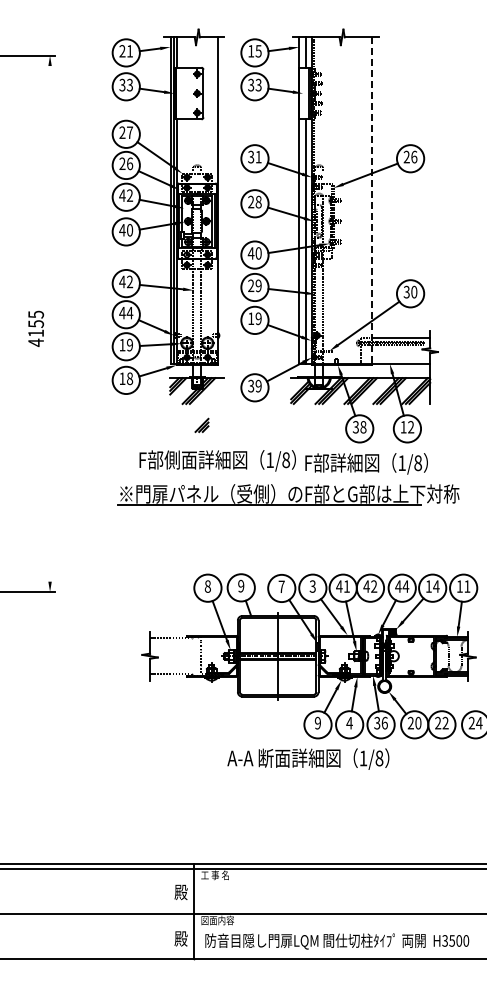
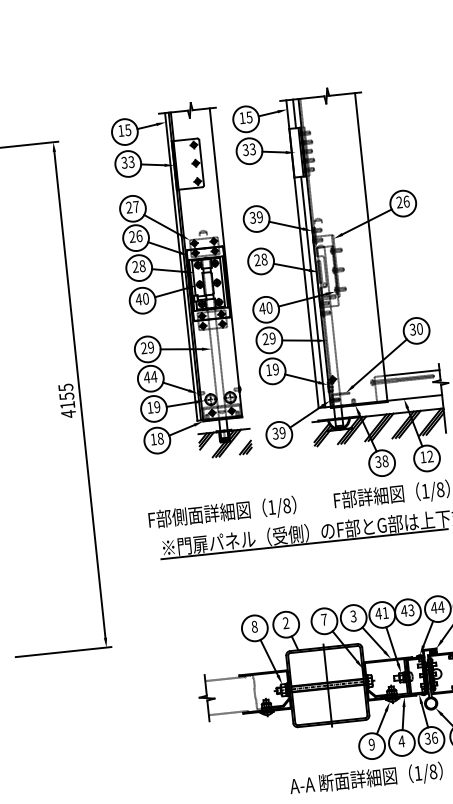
text: (125, 51) -> (124, 130), 21 -> 15
text: (258, 156) -> (259, 216), 31 -> 39
text: (126, 195) -> (139, 266), 42 -> 28
line: (372, 201) -> (371, 247), dashed -> solid
text: (126, 281) -> (147, 347), 42 -> 29
line: (50, 323) -> (80, 394), added
part: (201, 424) -> (244, 446), moved
text: (217, 460) -> (222, 512), moved
text: (241, 586) -> (286, 623), 9 -> 2
text: (374, 586) -> (411, 610), 42 -> 43

